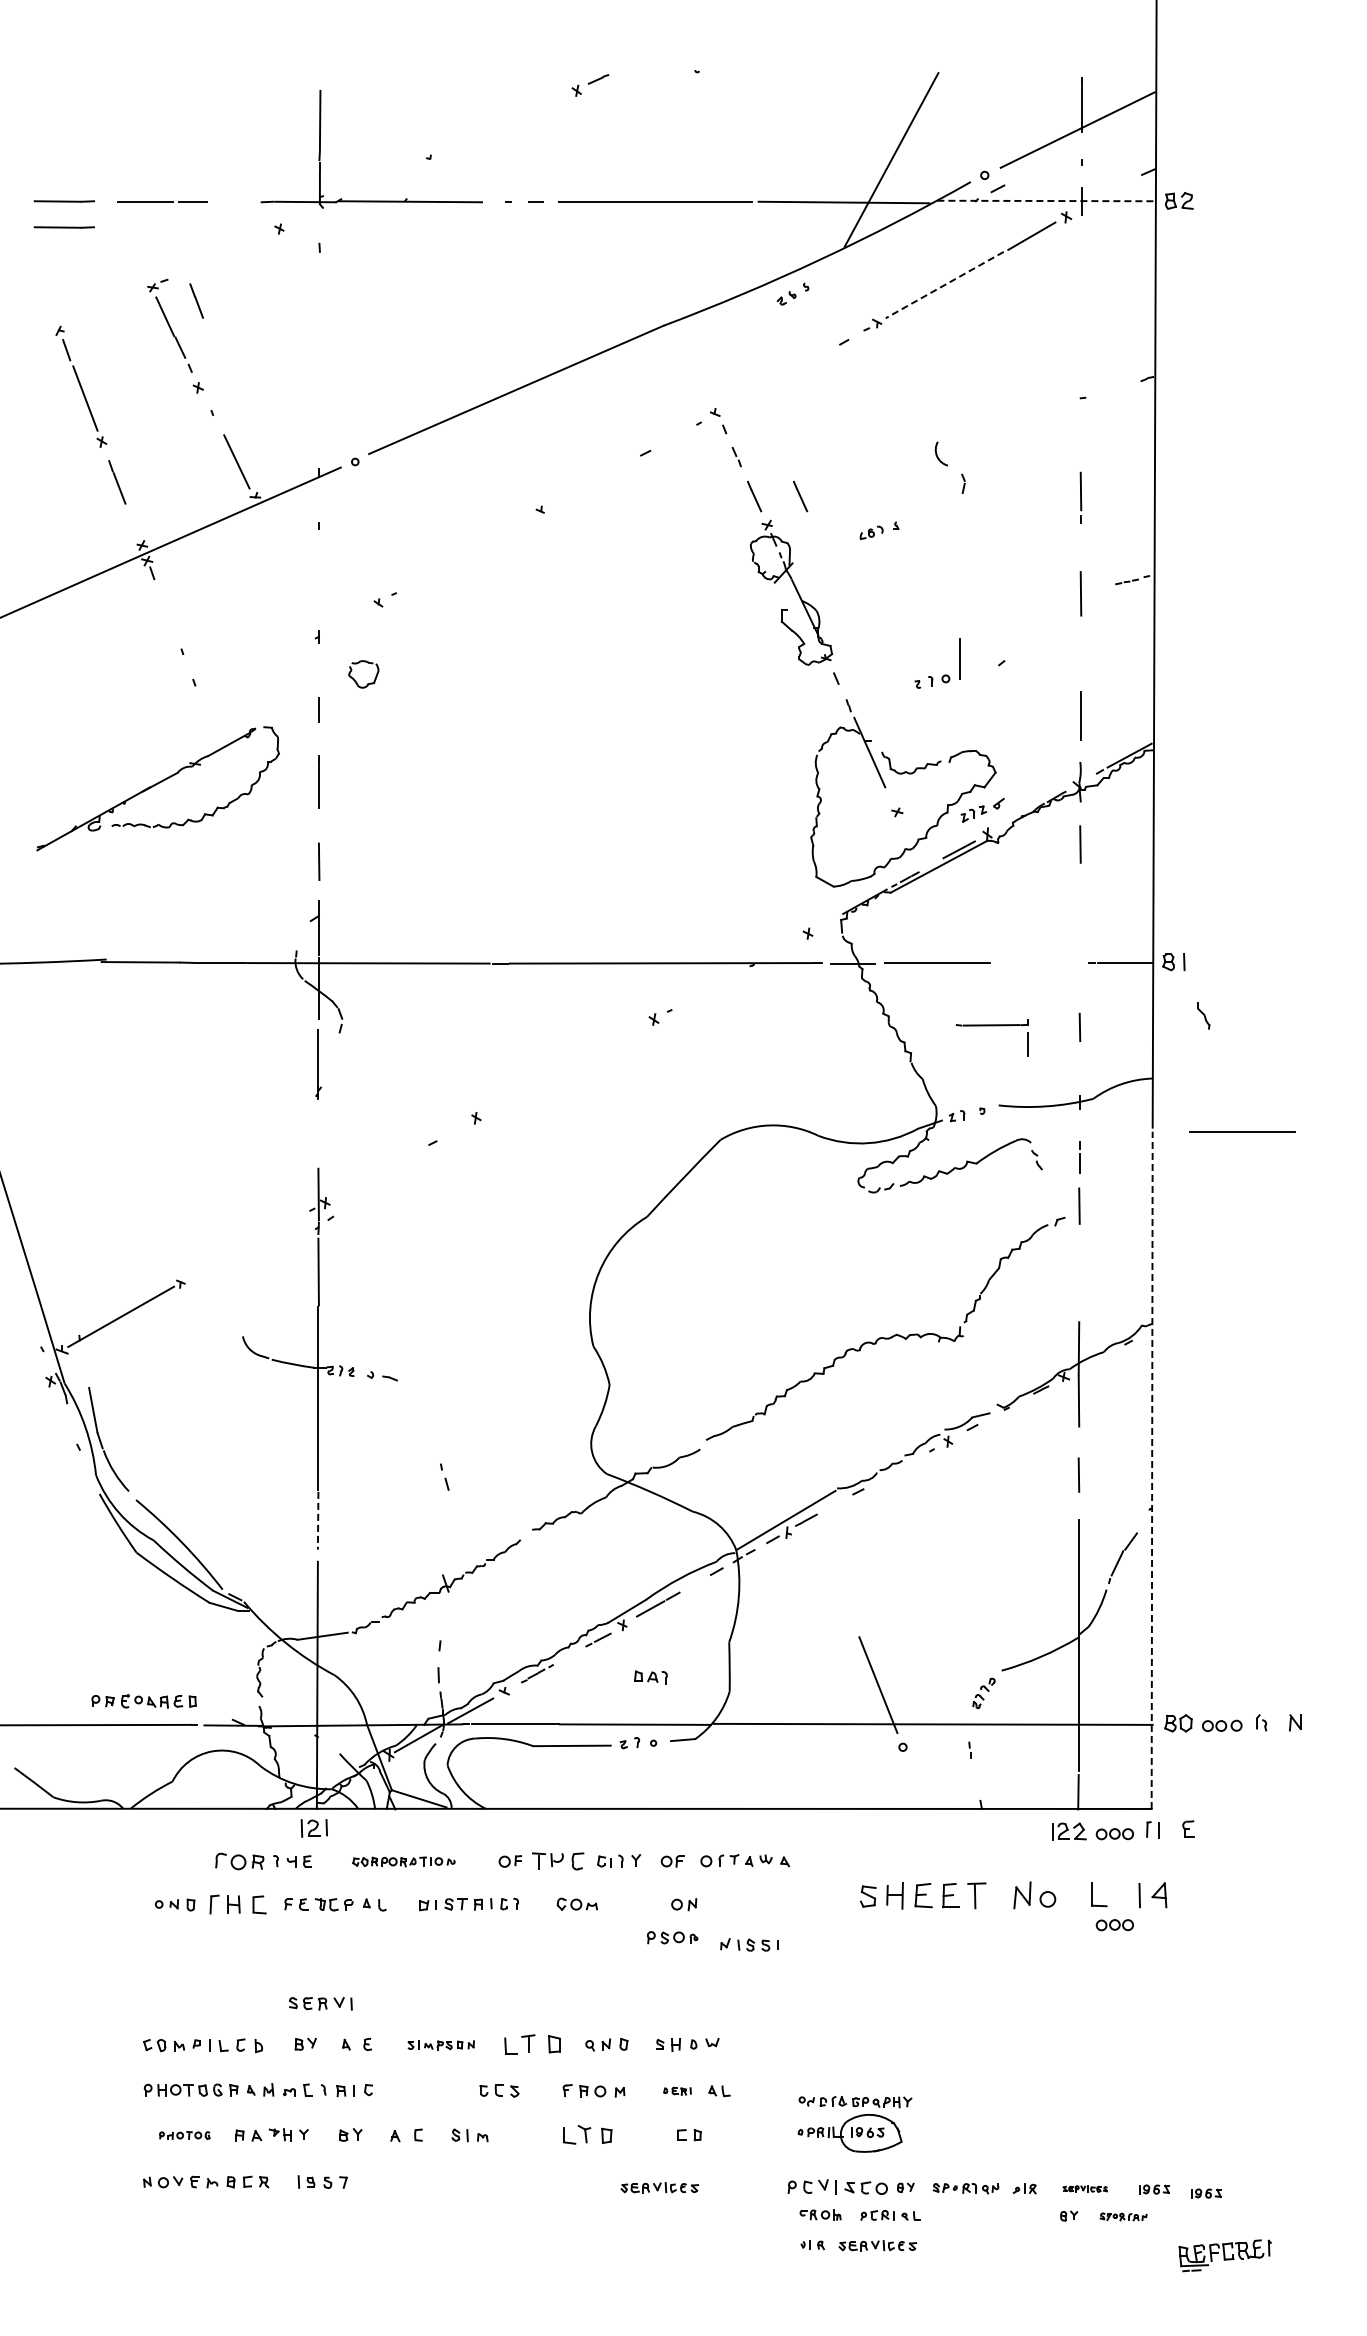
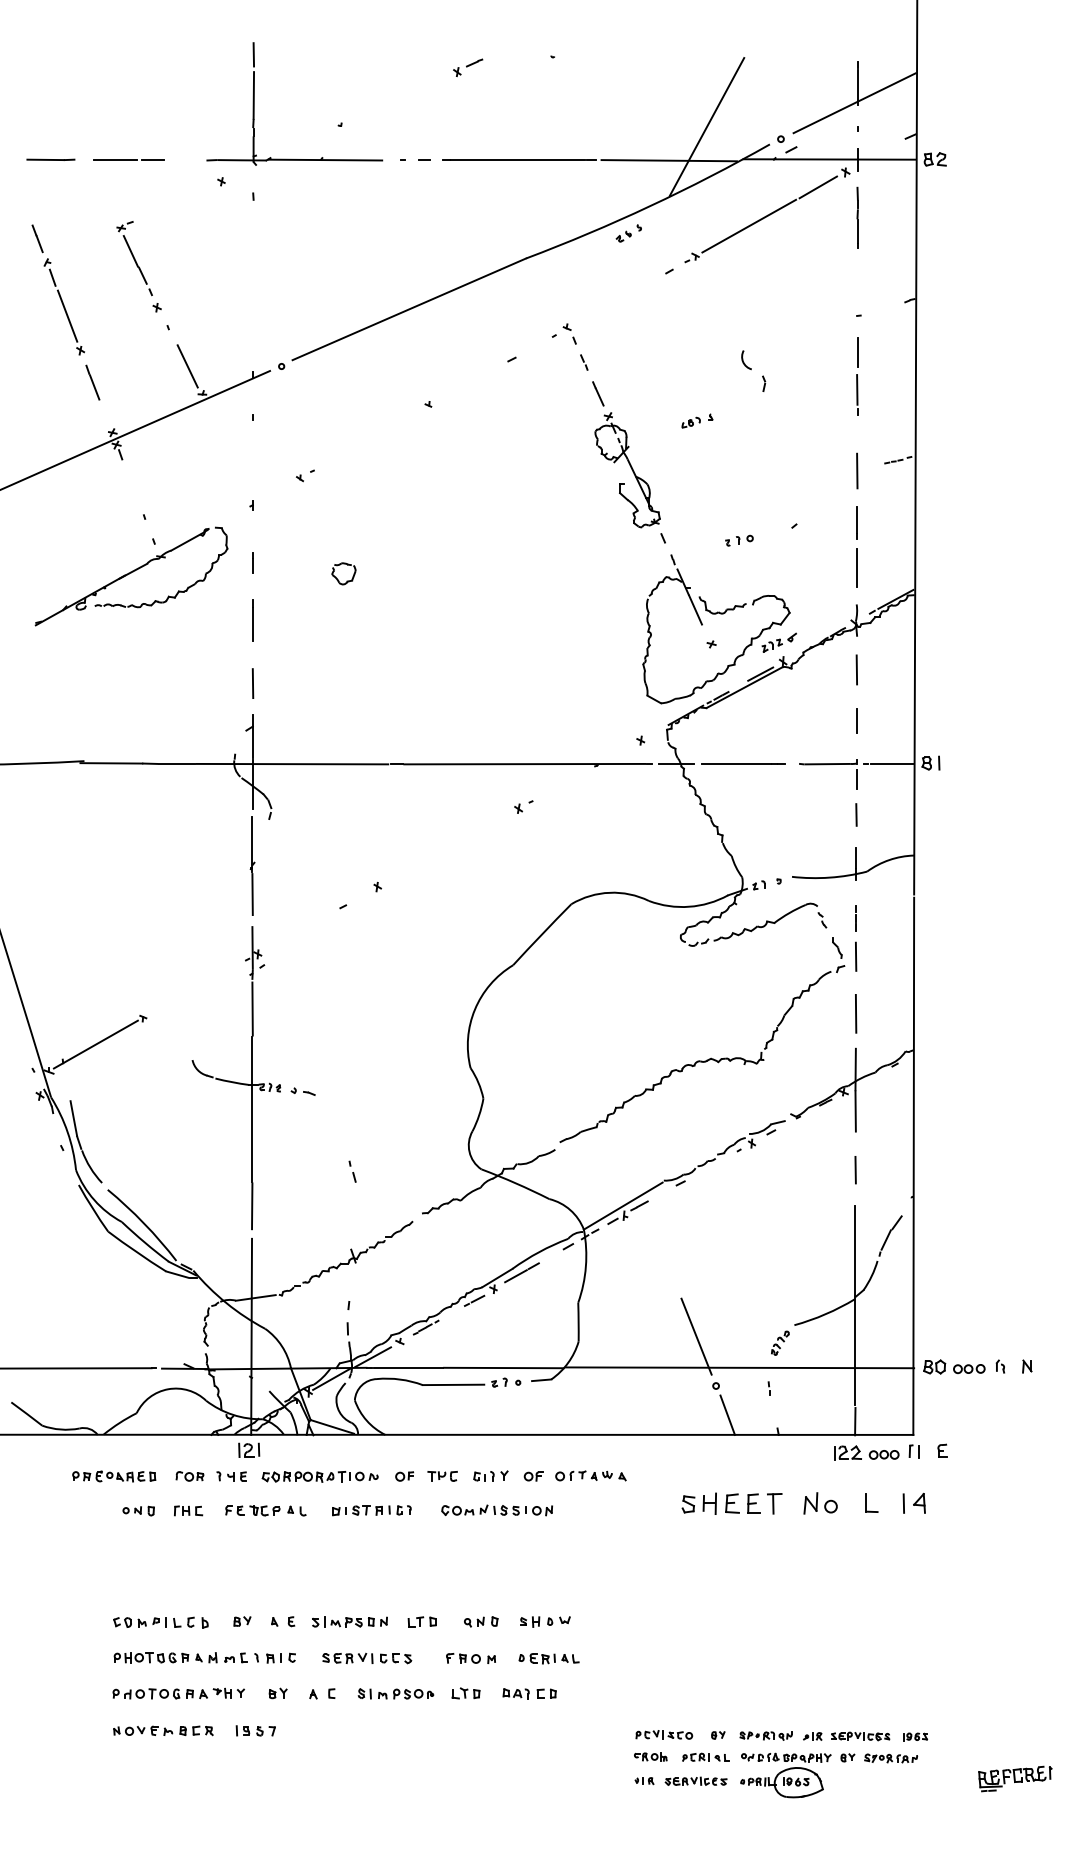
line: (319, 68) -> (253, 54), added
line: (1046, 201) -> (829, 159), dashed -> solid
line: (63, 227) -> (50, 180), removed
line: (1081, 274) -> (857, 217), added
line: (944, 285) -> (749, 226), dashed -> solid
line: (196, 300) -> (37, 238), moved
line: (1080, 444) -> (856, 352), added
line: (800, 496) -> (634, 393), removed
line: (959, 658) -> (856, 522), moved
part: (354, 678) -> (336, 577), moved
part: (157, 788) -> (131, 576), moved
line: (1080, 909) -> (856, 721), added
part: (1203, 1015) -> (837, 947), moved
part: (991, 1026) -> (827, 765), moved
line: (1079, 1080) -> (856, 857), added
line: (318, 1127) -> (252, 894), added
line: (1242, 1131) -> (985, 897), removed
line: (1079, 1277) -> (856, 1013), added
line: (1152, 1470) -> (914, 1166), dashed -> solid
line: (318, 1520) -> (252, 1206), dashed -> solid
part: (650, 1677) -> (515, 1693), moved
part: (143, 1701) -> (113, 1476), moved
line: (917, 1783) -> (727, 1414), added
part: (239, 1860) -> (189, 1475), size x0.71
part: (558, 1860) -> (442, 1475), size x0.71
part: (403, 1861) -> (319, 1476), size x1.43
part: (237, 1904) -> (188, 1510), size x0.62
part: (1114, 1925) -> (883, 1527), removed
part: (672, 1937) -> (413, 1693), moved
part: (749, 1944) -> (503, 1509), moved
part: (320, 2003) -> (347, 1658), moved
part: (532, 2044) -> (422, 1621), size x0.62
part: (440, 2045) -> (349, 1622), size x1.43
part: (677, 2091) -> (537, 1659), size x1.67
part: (854, 2124) -> (785, 1775), moved
part: (587, 2134) -> (465, 1693), size x0.71
part: (184, 2135) -> (146, 1693), size x1.67
part: (659, 2187) -> (522, 1735), removed
part: (837, 2187) -> (664, 1735), size x0.71
part: (1085, 2188) -> (860, 1735), size x1.67
part: (1206, 2193) -> (956, 1739), removed
part: (1123, 2216) -> (891, 1758), size x1.43
part: (1224, 2255) -> (1014, 1778), moved

